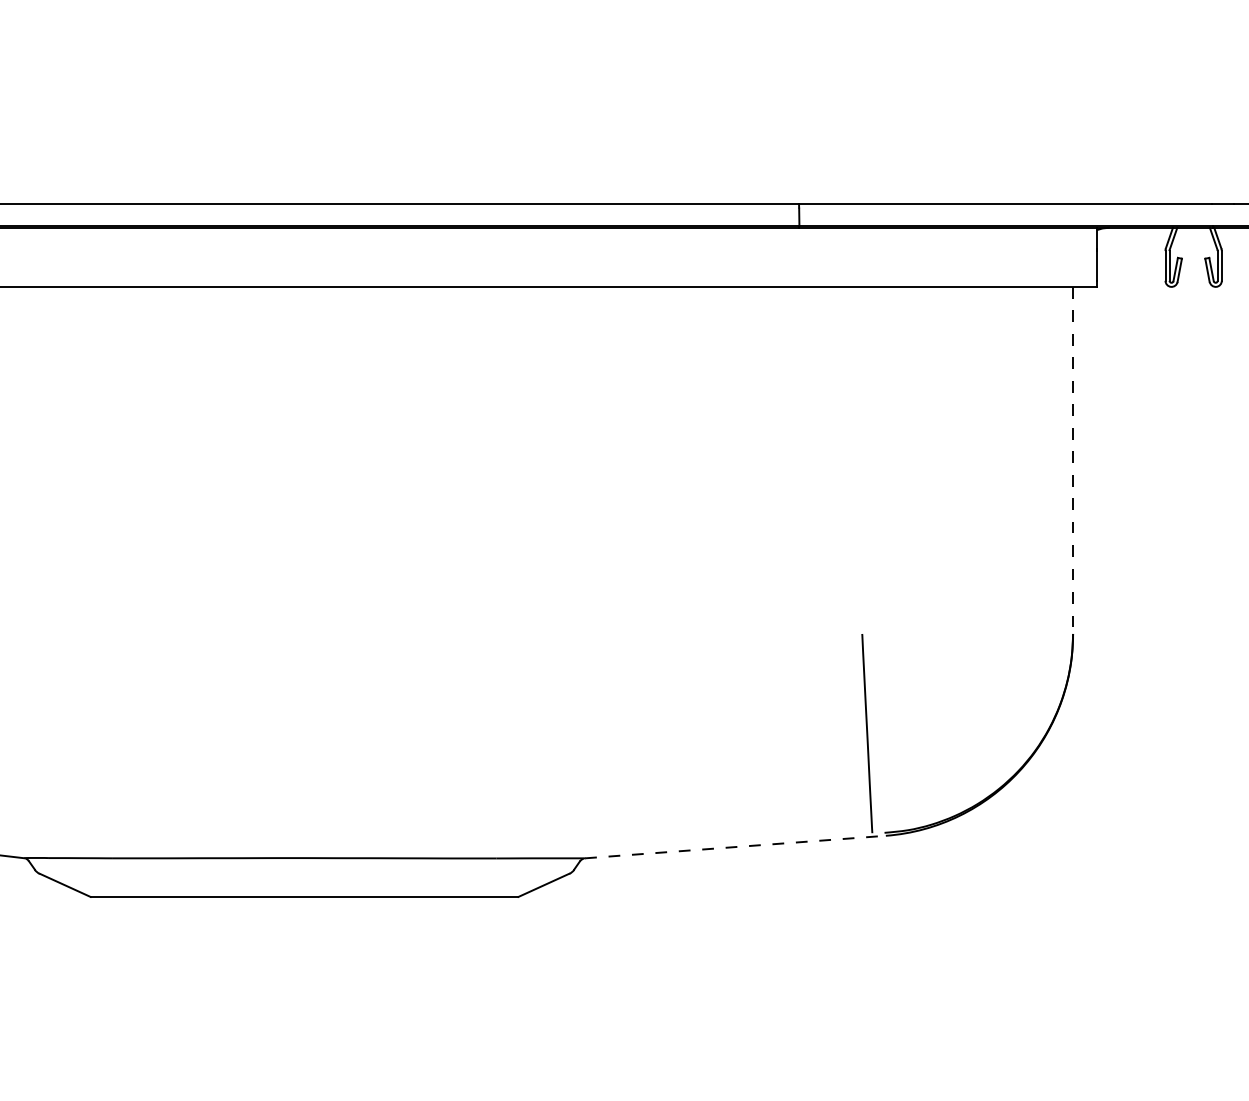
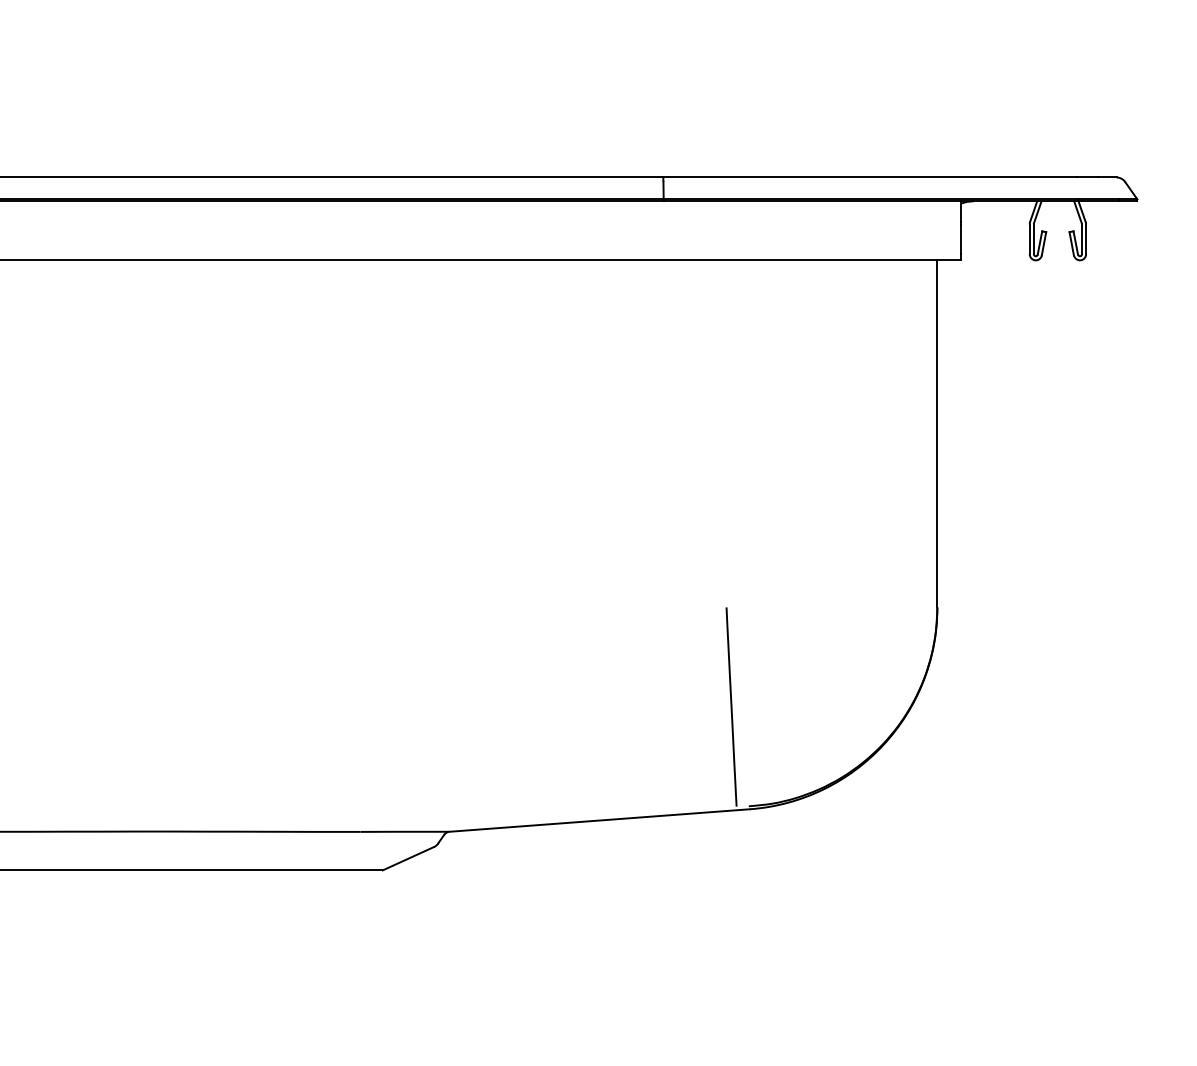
line: (1073, 460) -> (937, 433), dashed -> solid
line: (735, 847) -> (599, 820), dashed -> solid

